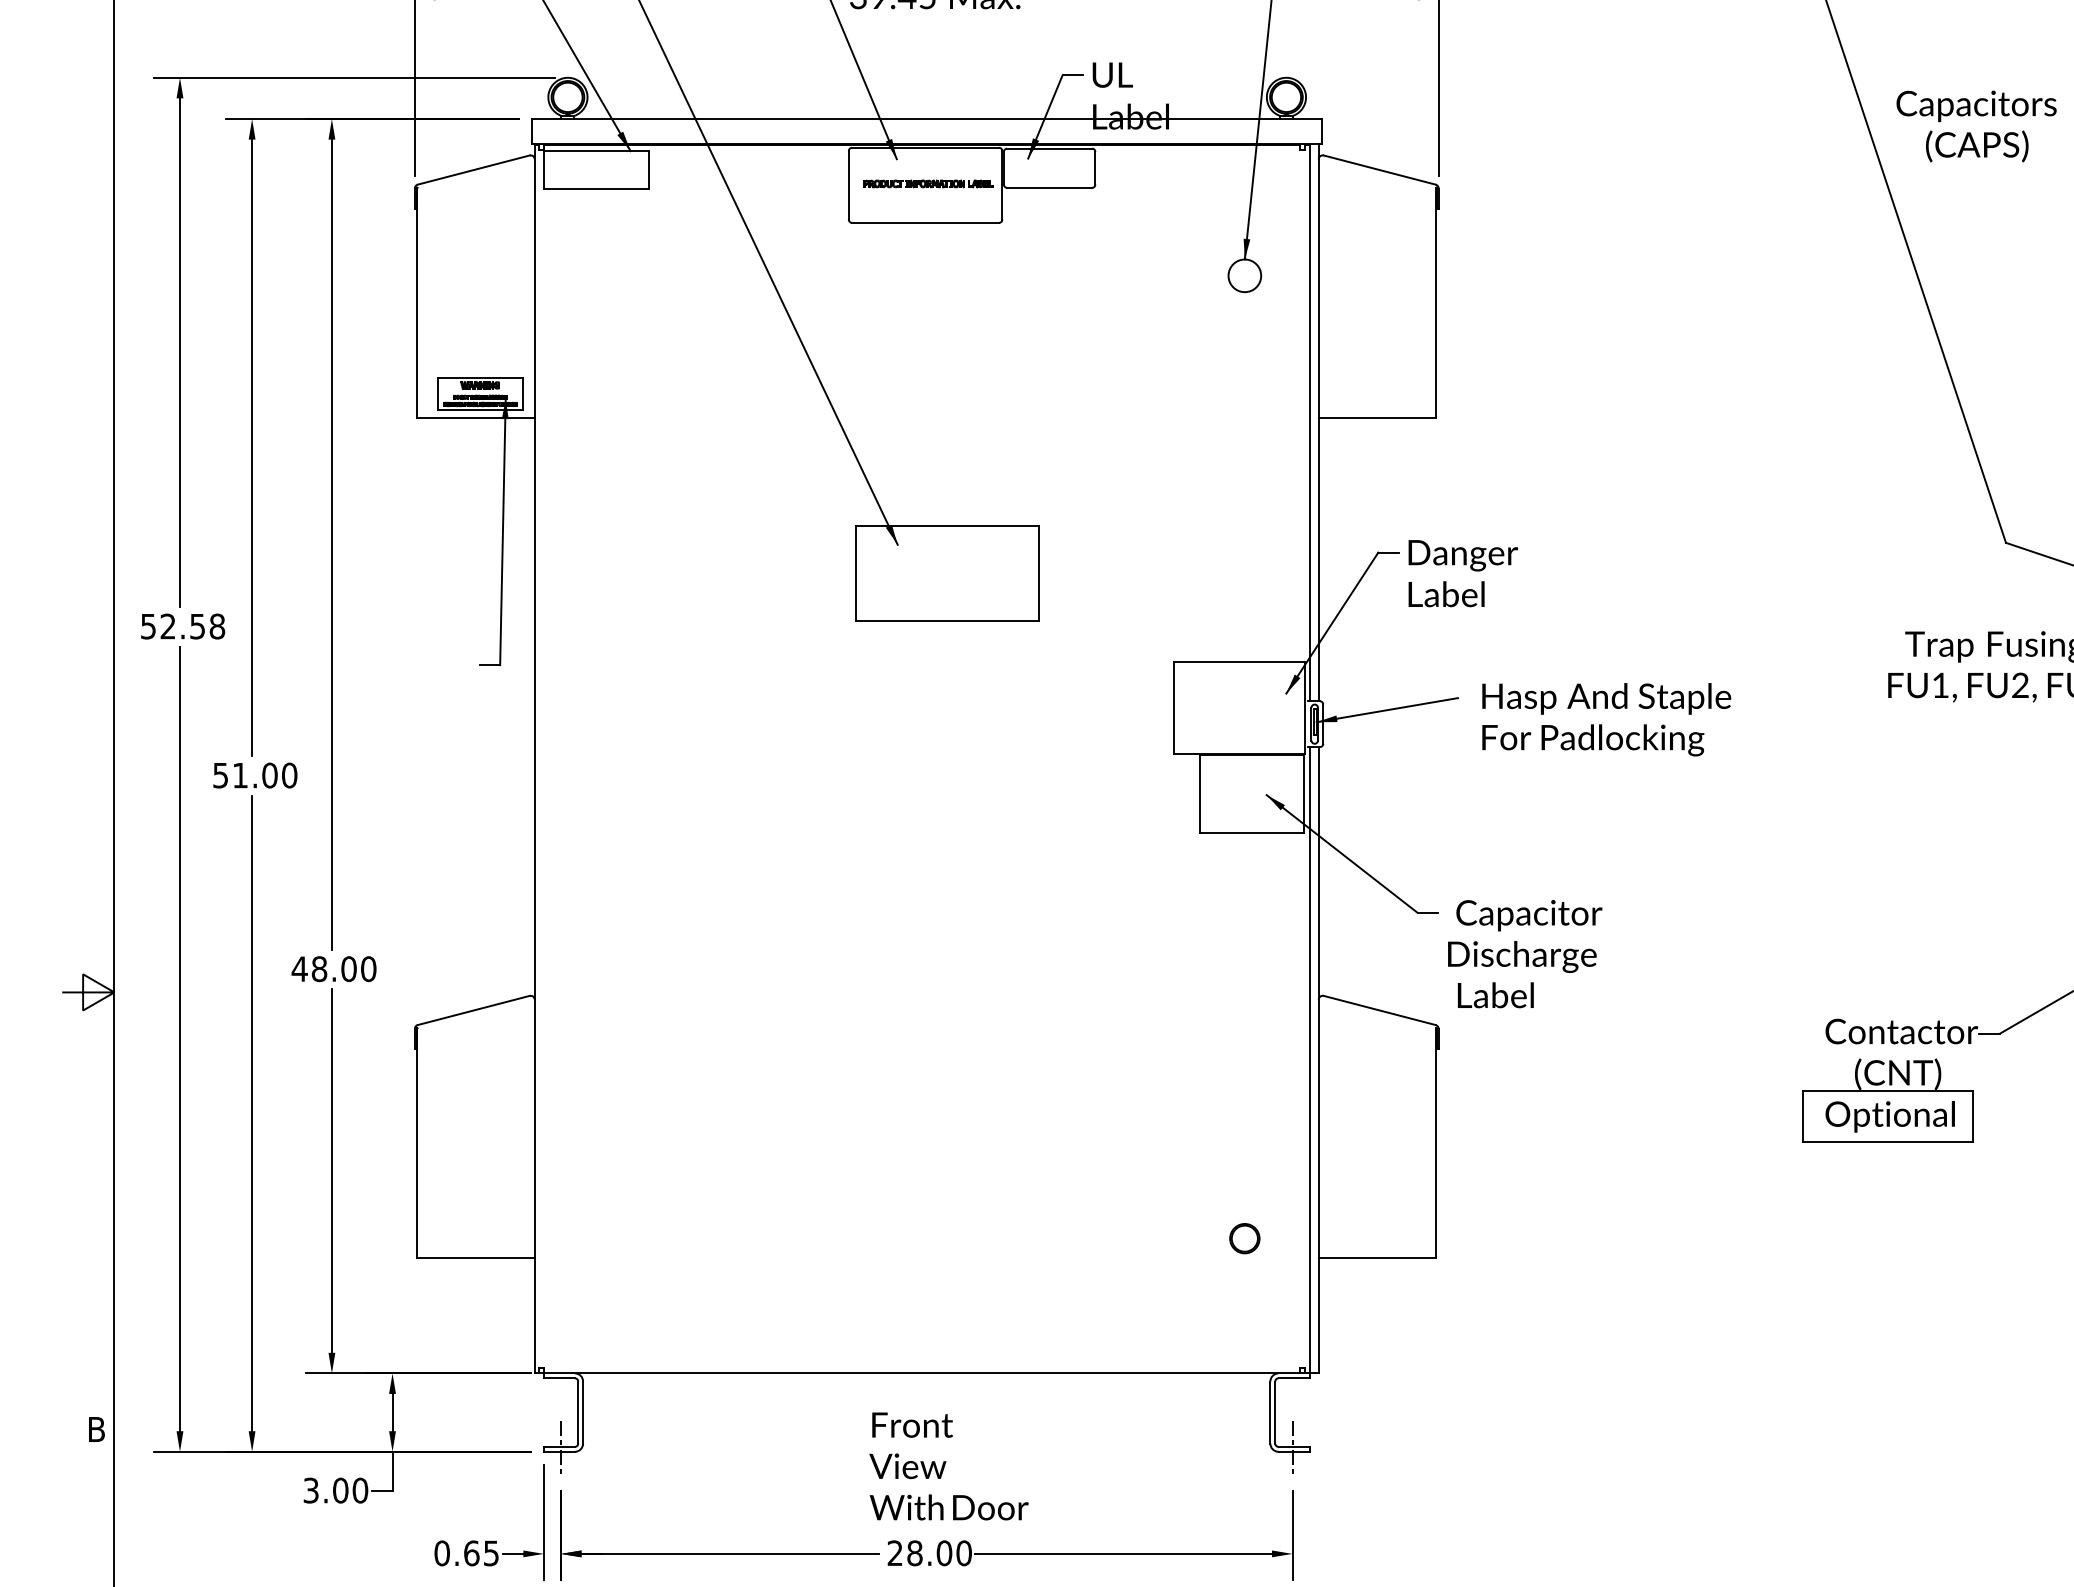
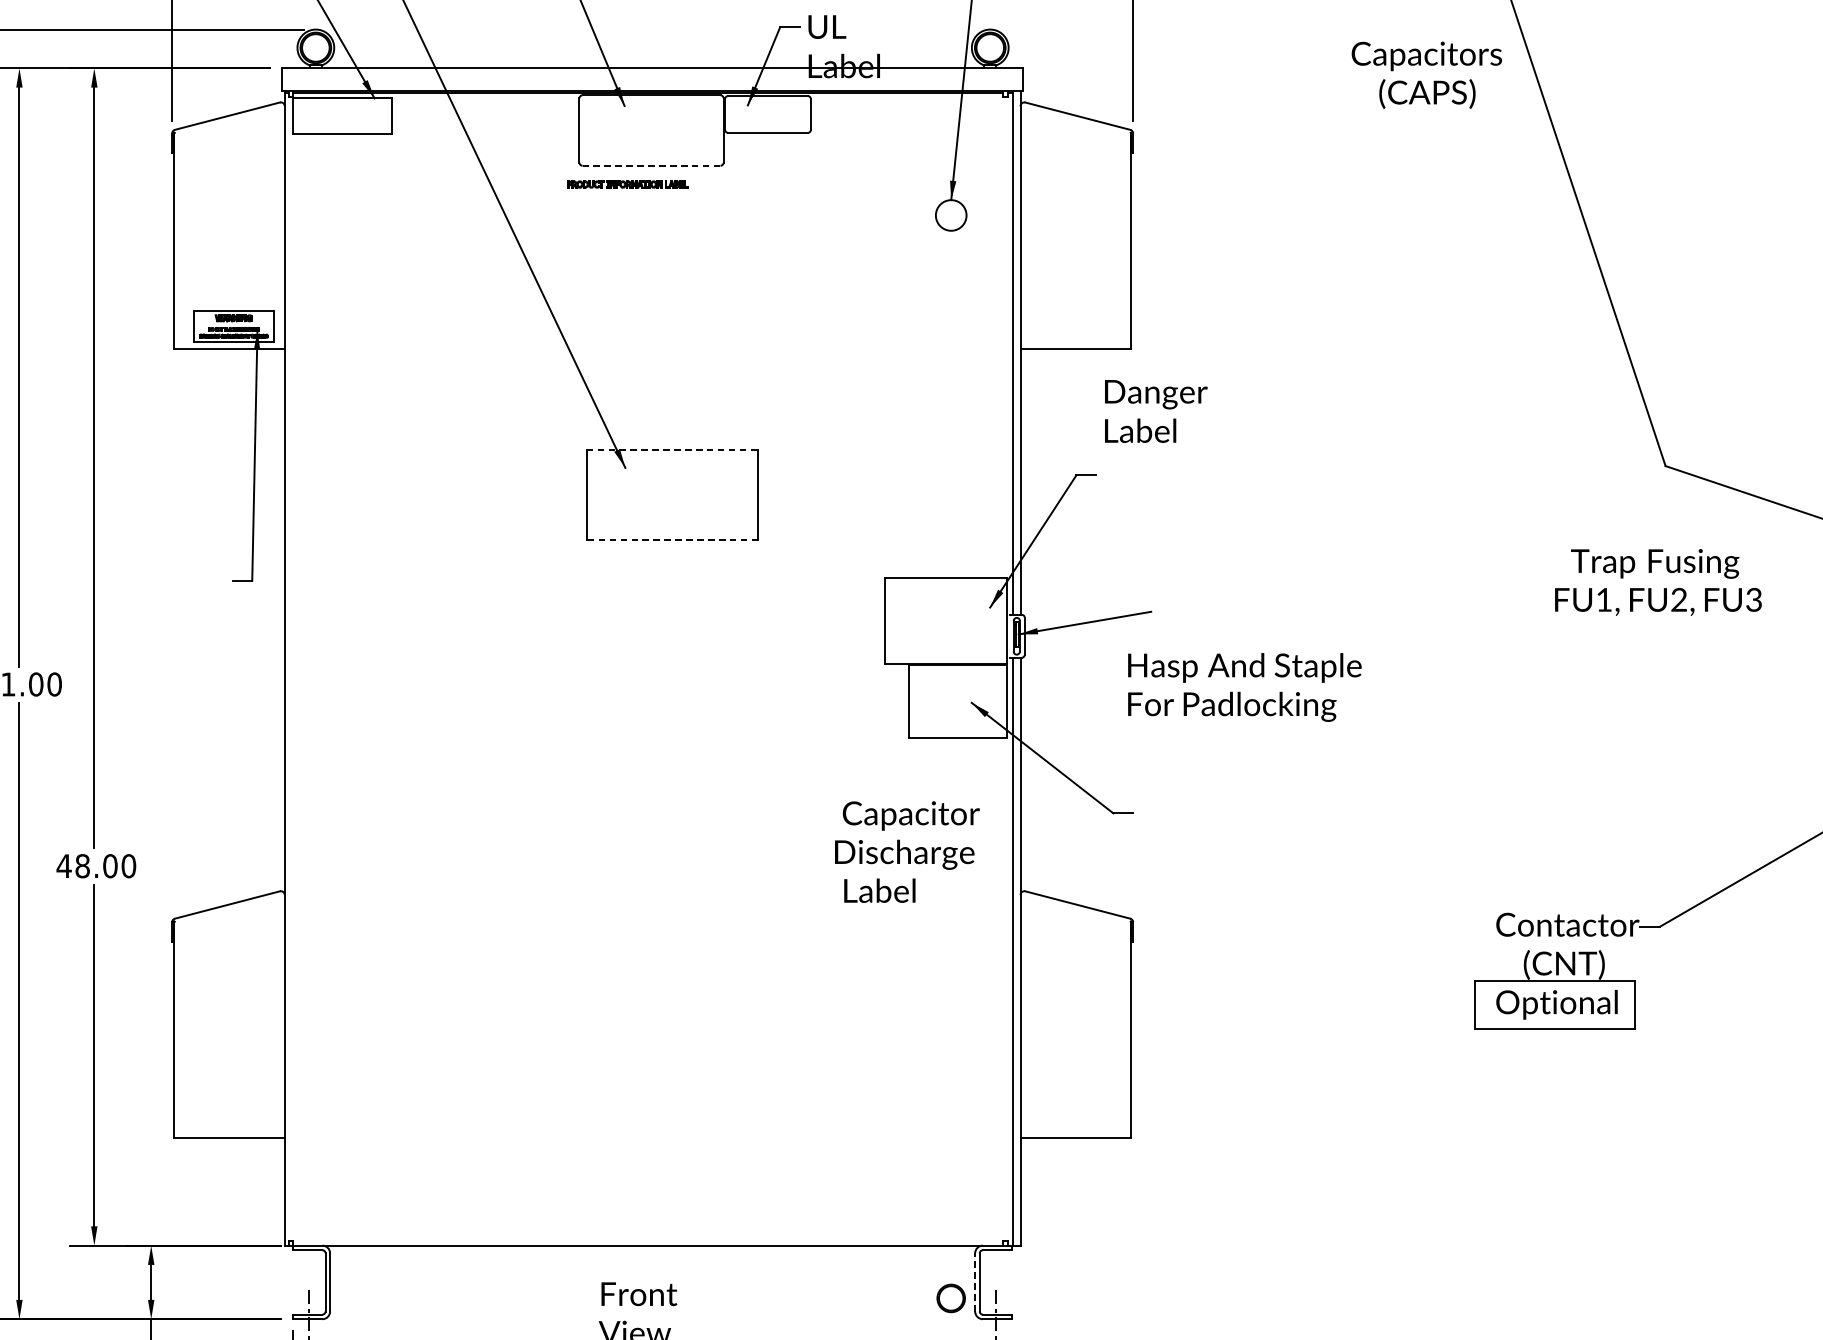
text: (1976, 126) -> (1426, 75), moved
part: (928, 183) -> (628, 184), moved
line: (926, 222) -> (652, 165), solid -> dashed
line: (948, 525) -> (673, 449), solid -> dashed
text: (1462, 573) -> (1155, 411), moved
line: (947, 621) -> (672, 539), solid -> dashed
text: (1606, 719) -> (1244, 687), moved
text: (1525, 954) -> (907, 852), moved
part: (1244, 1238) -> (950, 1298), moved
line: (1270, 1412) -> (975, 1282), solid -> dashed

